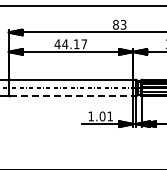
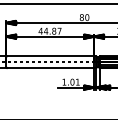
text: (123, 24) -> (87, 17), 83 -> 80
text: (76, 44) -> (54, 31), 44.17 -> 44.87
line: (71, 96) -> (50, 68), dashed -> solid

